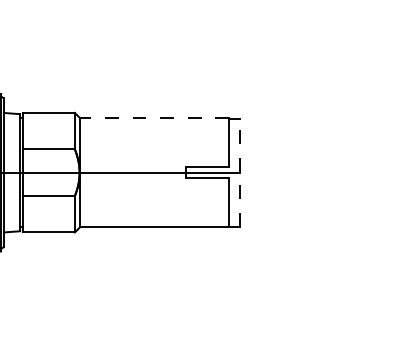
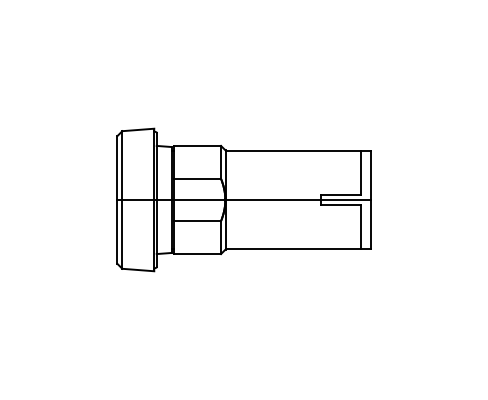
line: (154, 118) -> (293, 150), dashed -> solid
line: (240, 173) -> (370, 200), dashed -> solid

